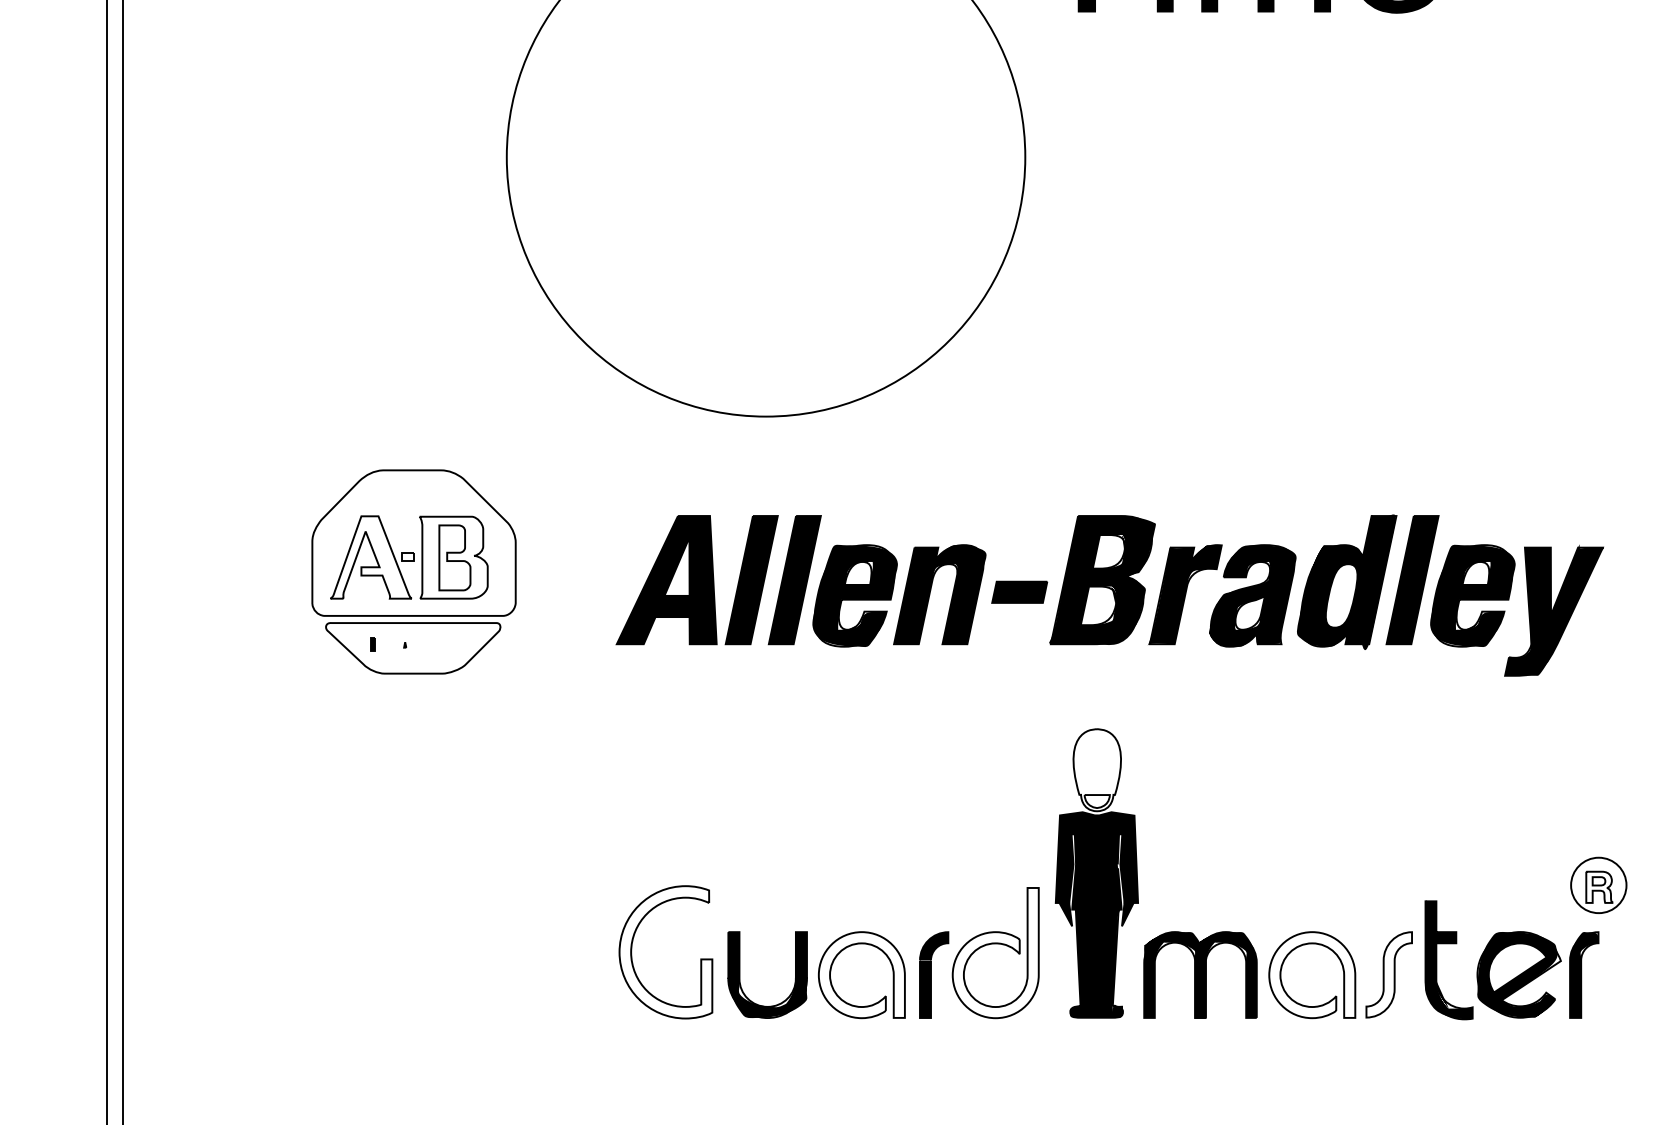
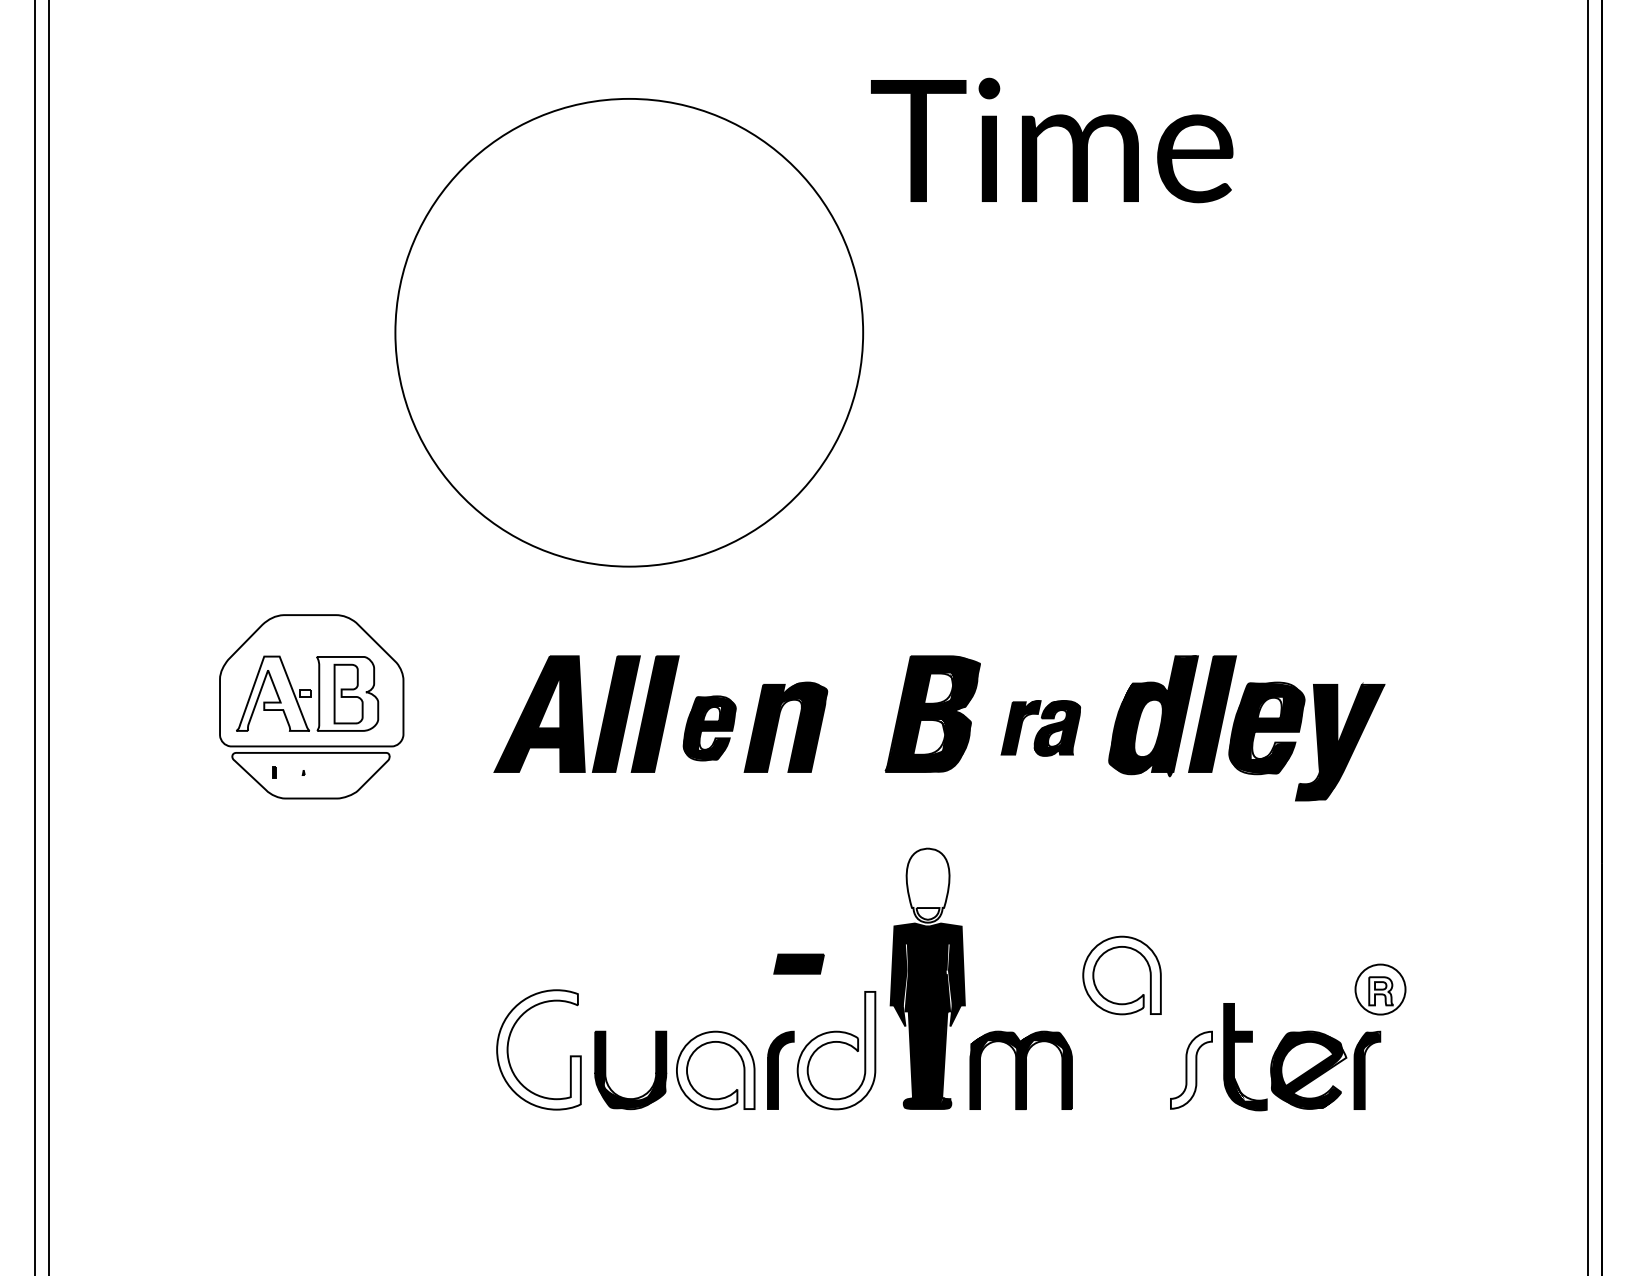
part: (1019, 591) -> (798, 963), moved
part: (854, 596) -> (709, 728), size x0.7
part: (1221, 596) -> (1040, 728), size x0.6
part: (1290, 954) -> (1102, 956), moved

